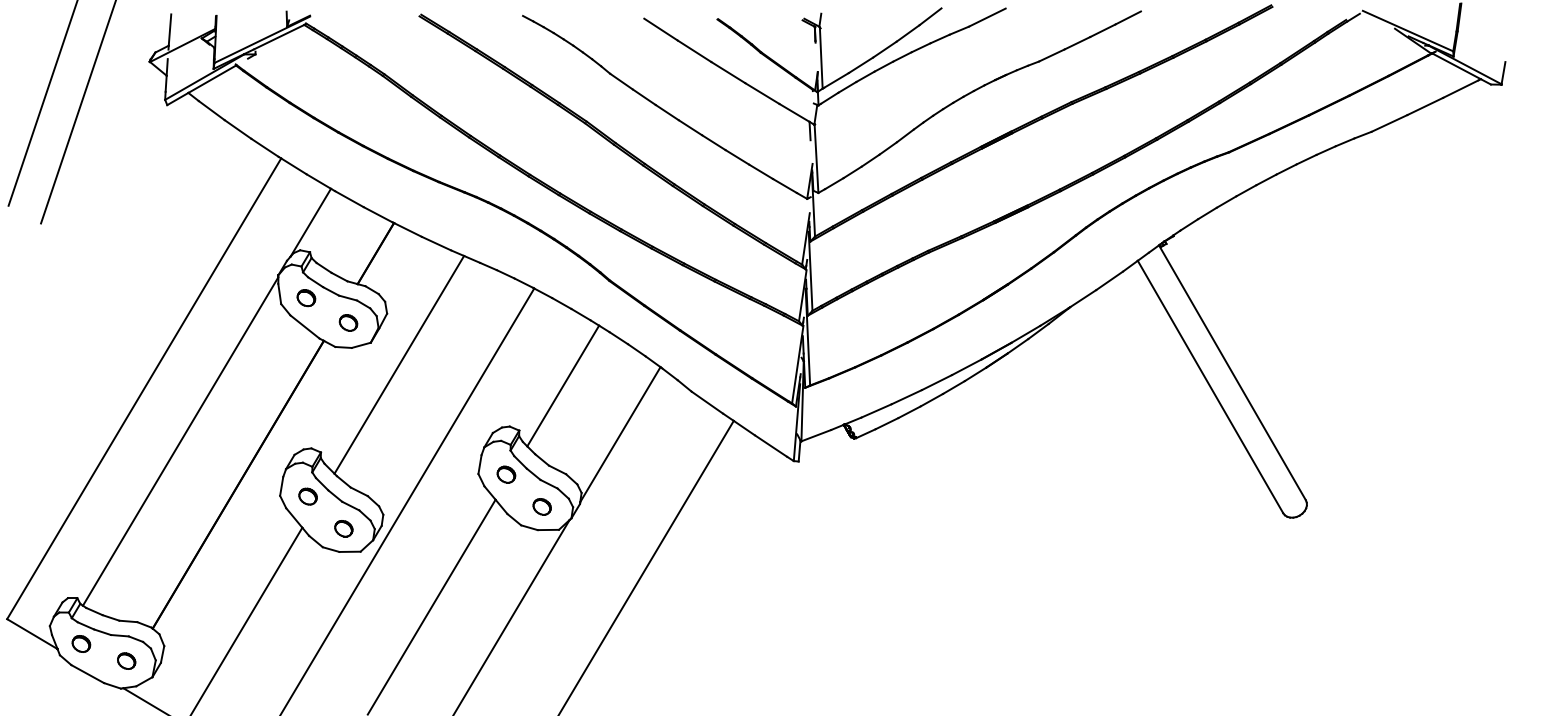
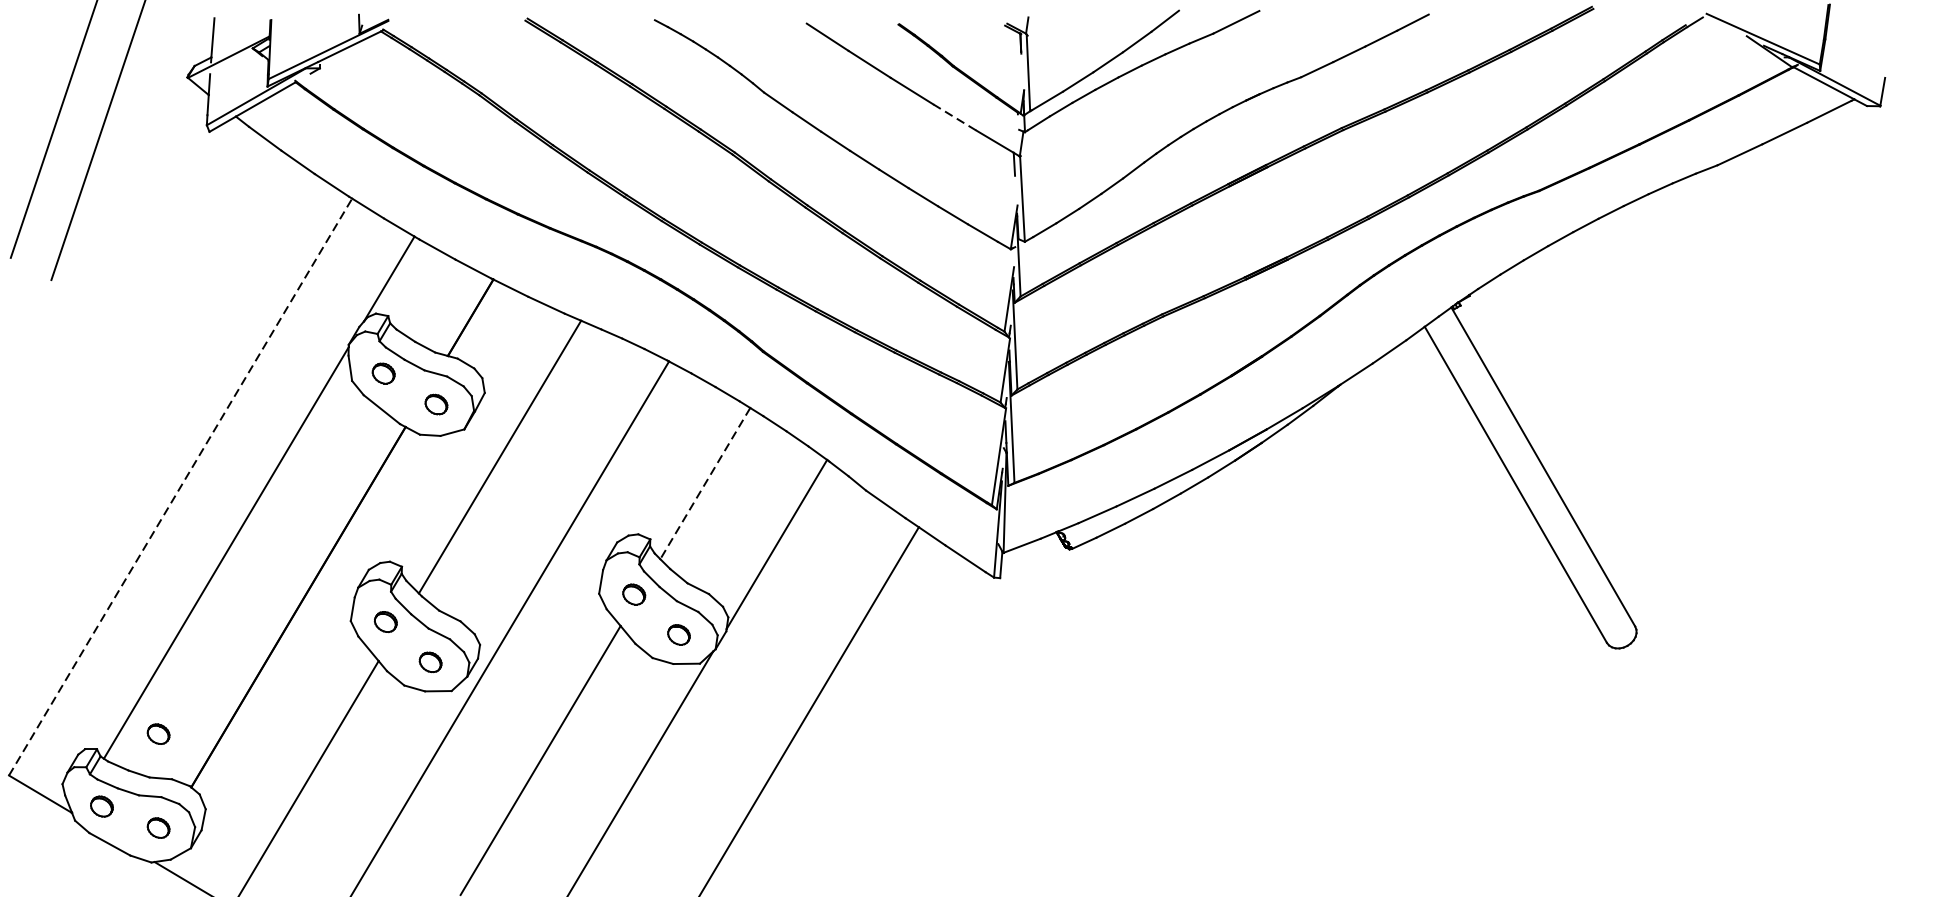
line: (762, 93) -> (954, 117), solid -> dashed
line: (562, 386) -> (704, 484), solid -> dashed
line: (144, 388) -> (180, 486), solid -> dashed
part: (126, 585) -> (158, 733), added

